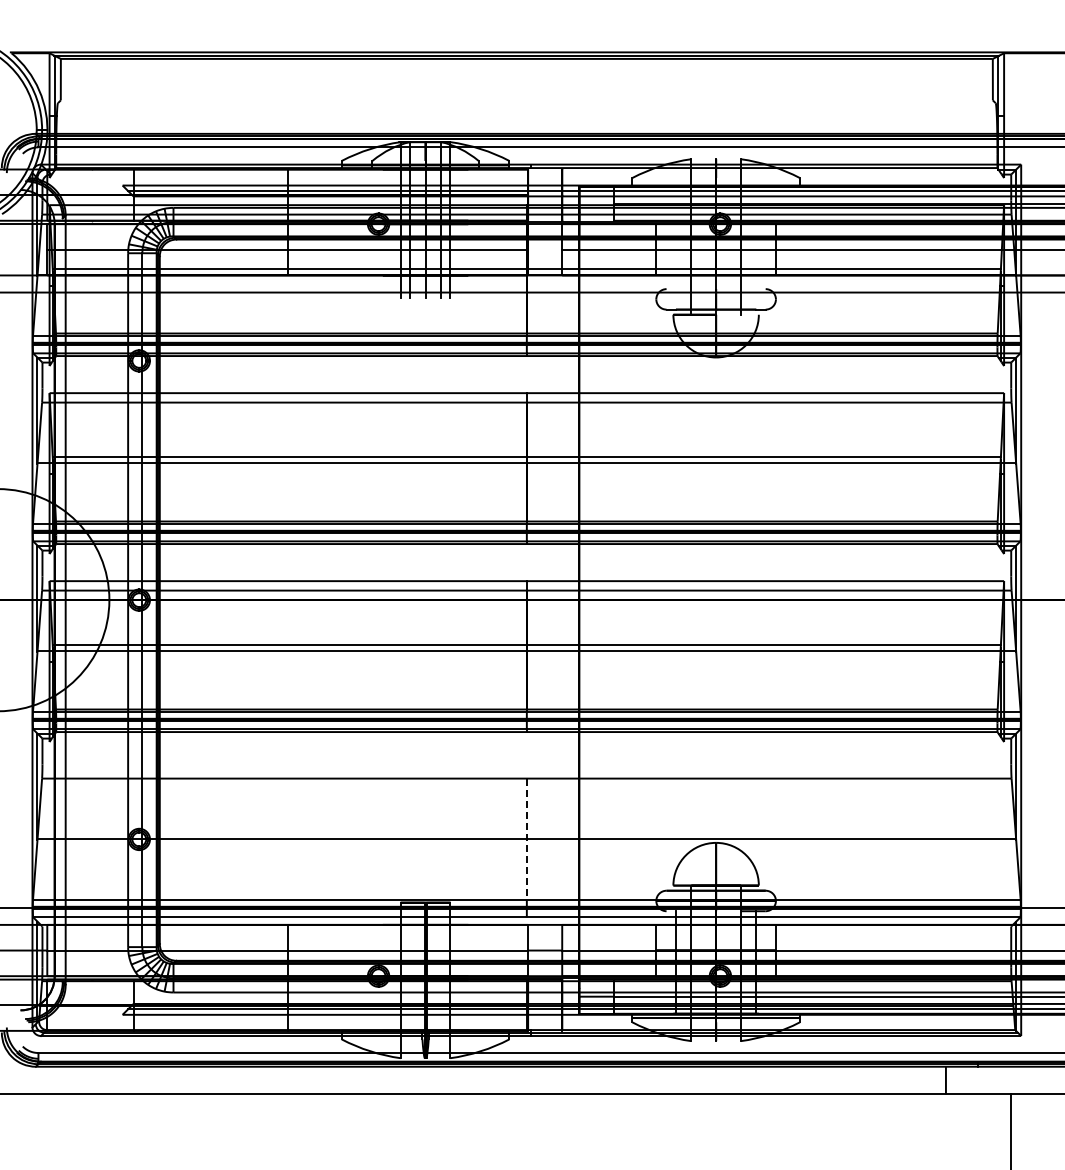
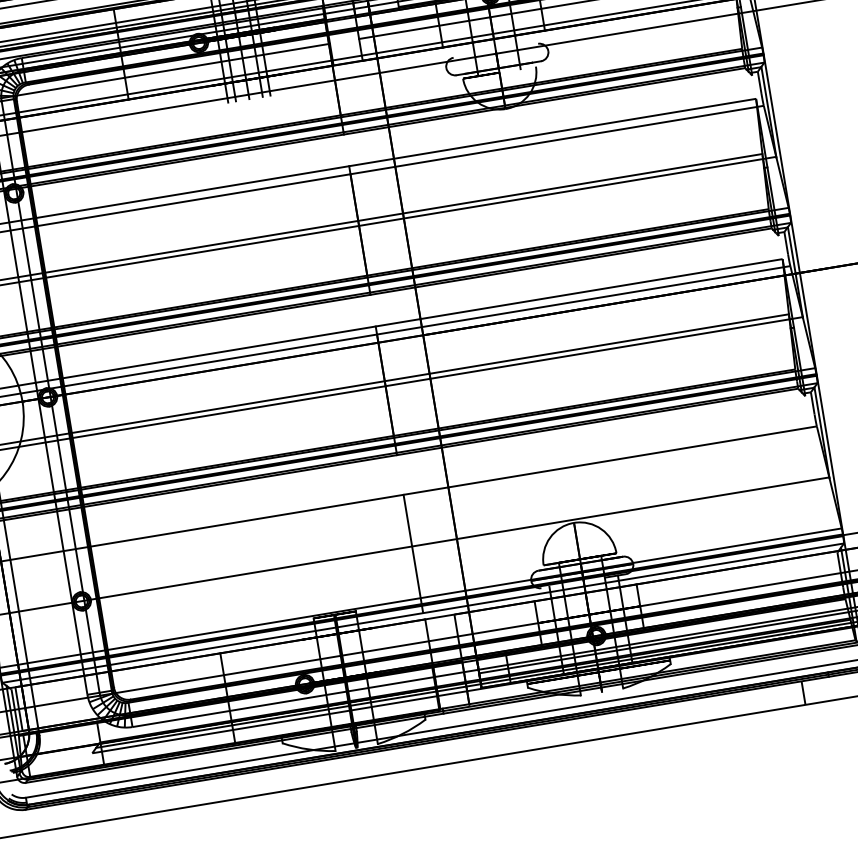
line: (526, 839) -> (411, 546), dashed -> solid

